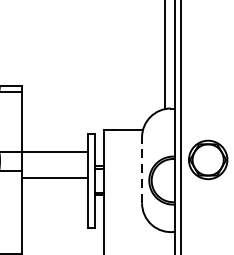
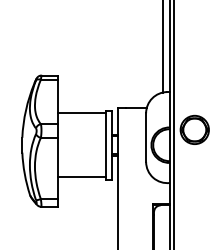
line: (54, 152) -> (81, 113), moved
line: (142, 170) -> (146, 137), dashed -> solid
line: (54, 178) -> (81, 177), moved

